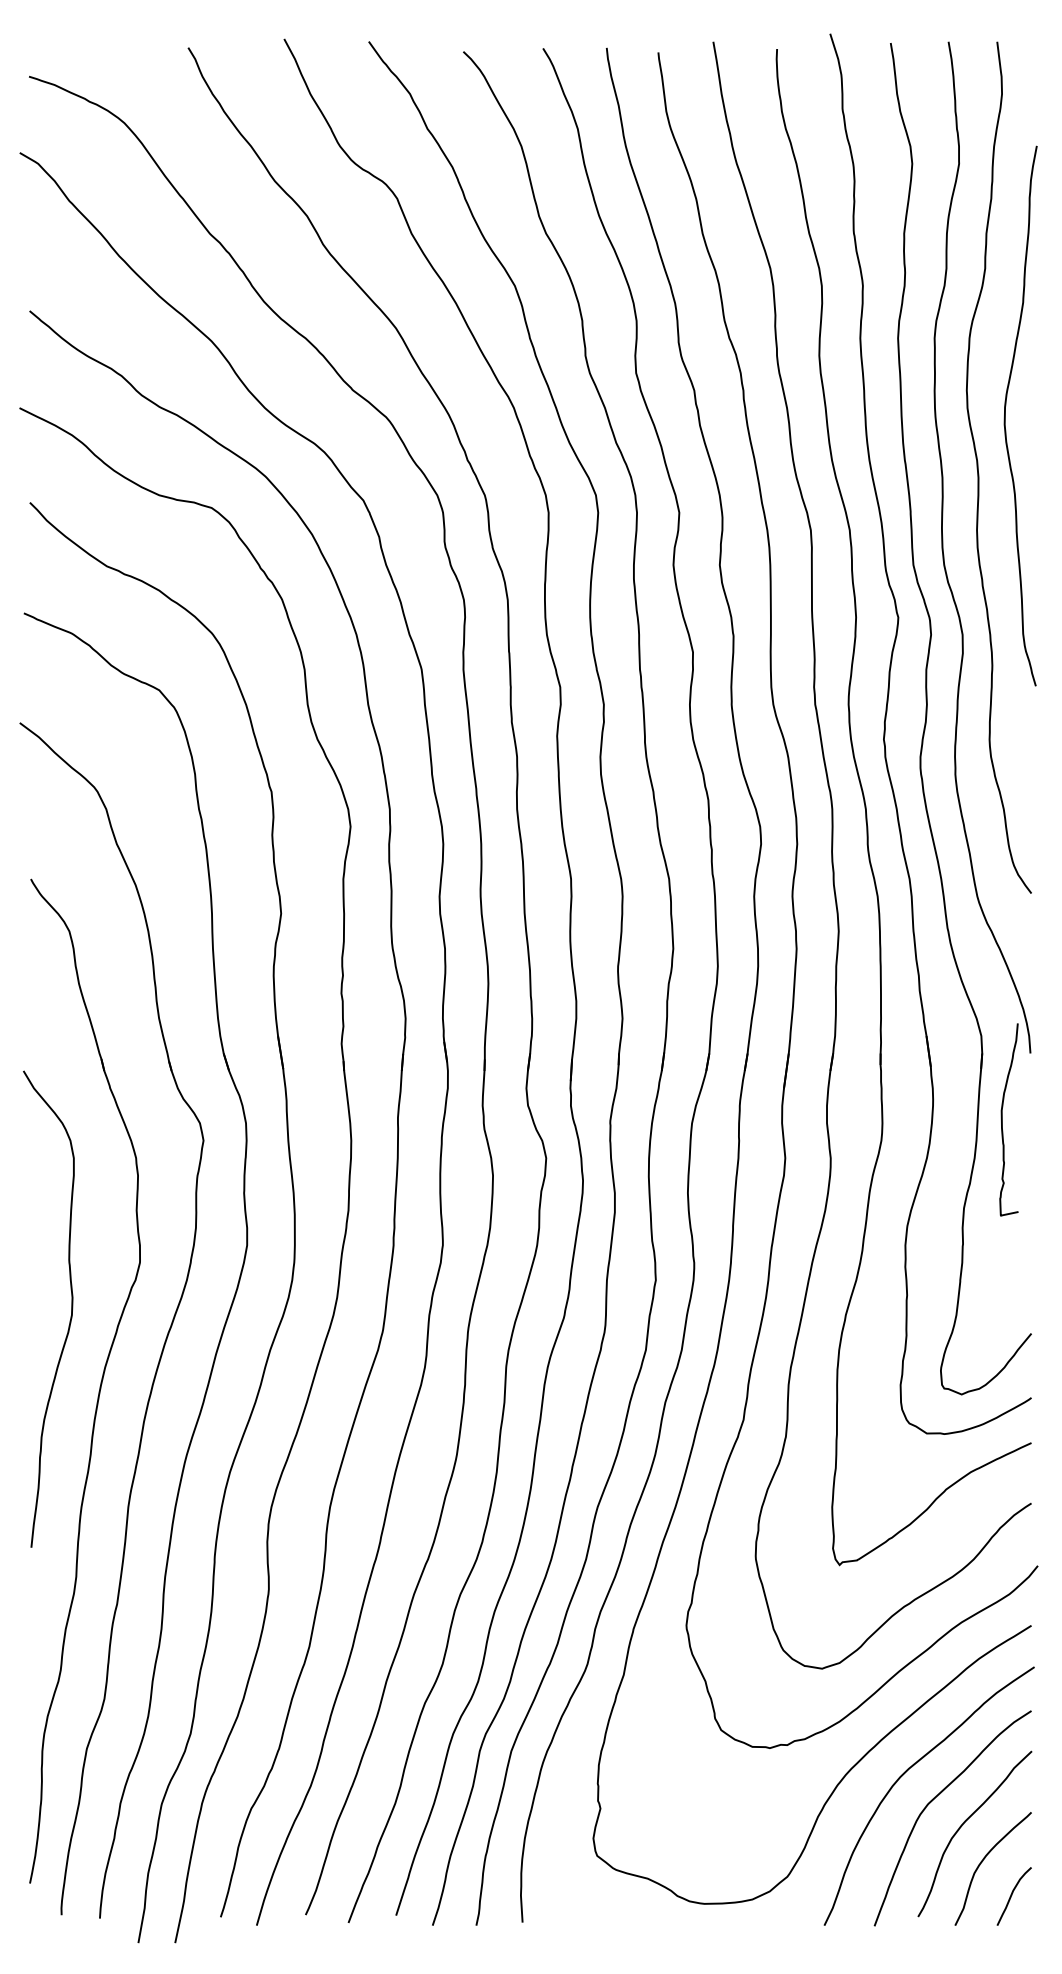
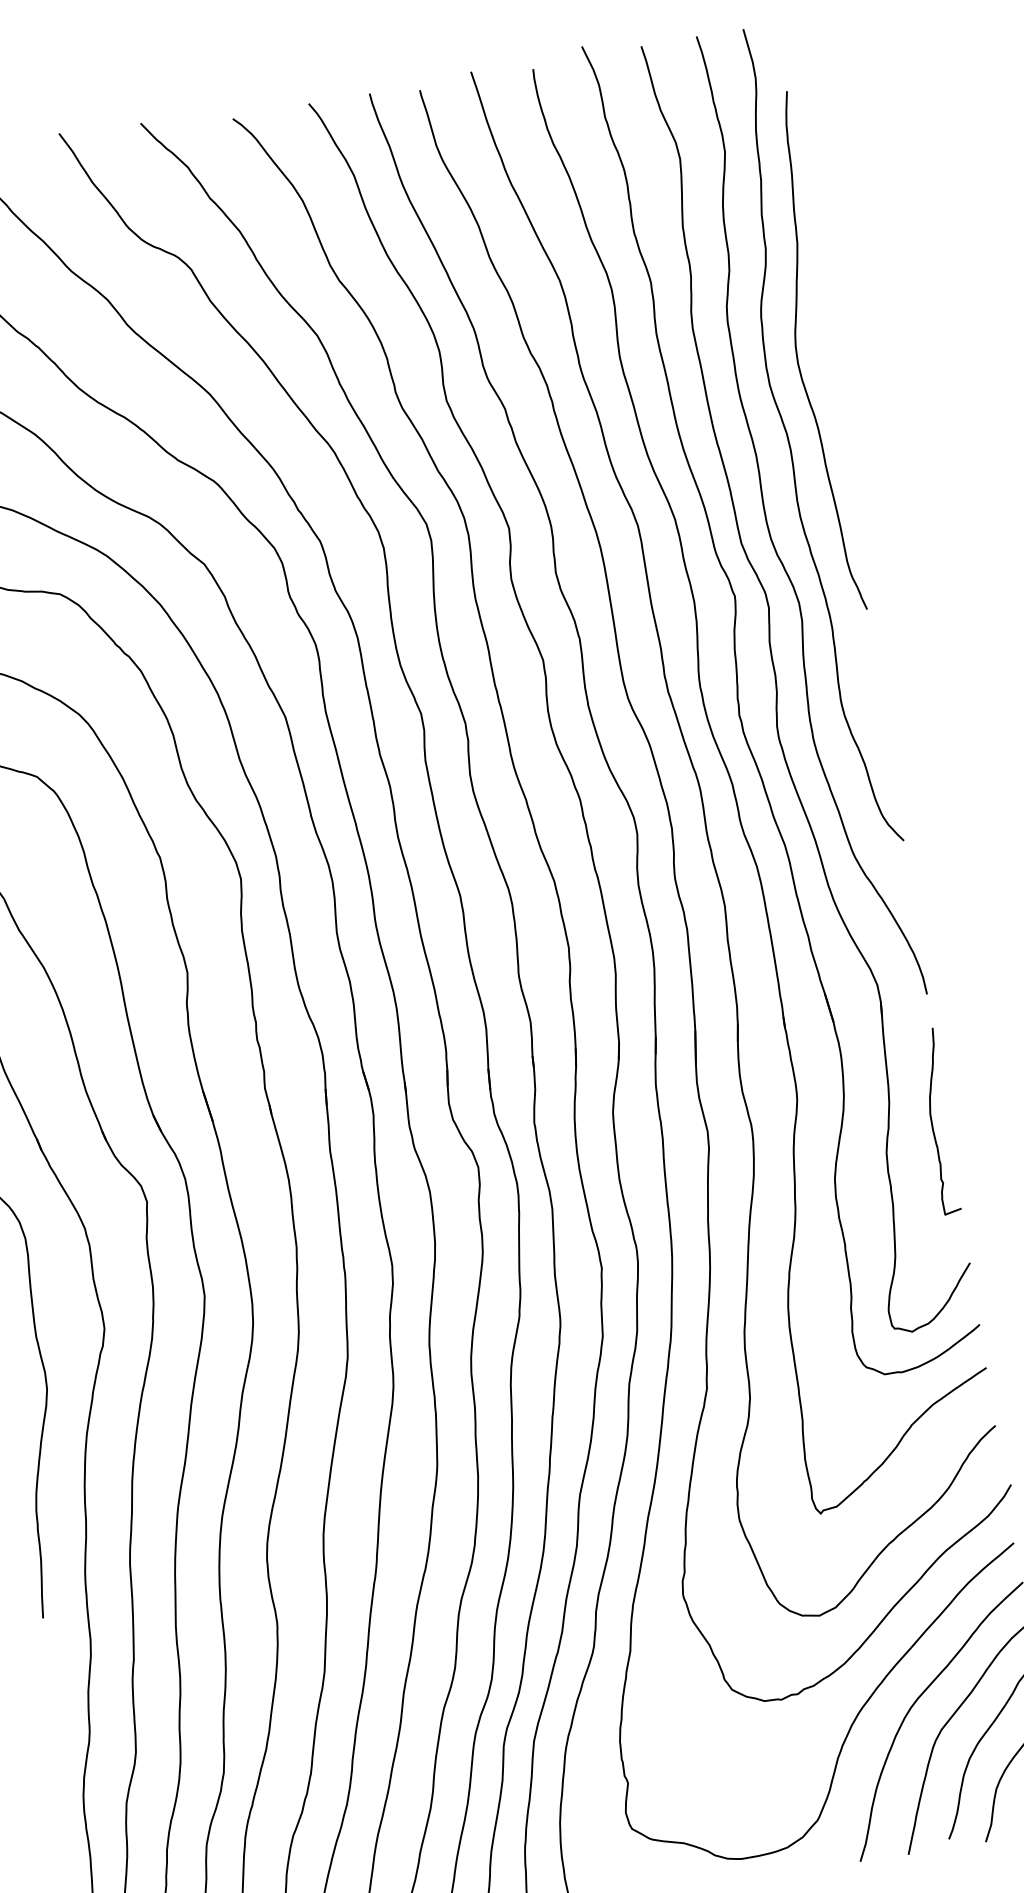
curve: (1005, 415) -> (797, 354), moved
curve: (1002, 1119) -> (932, 1122), moved

